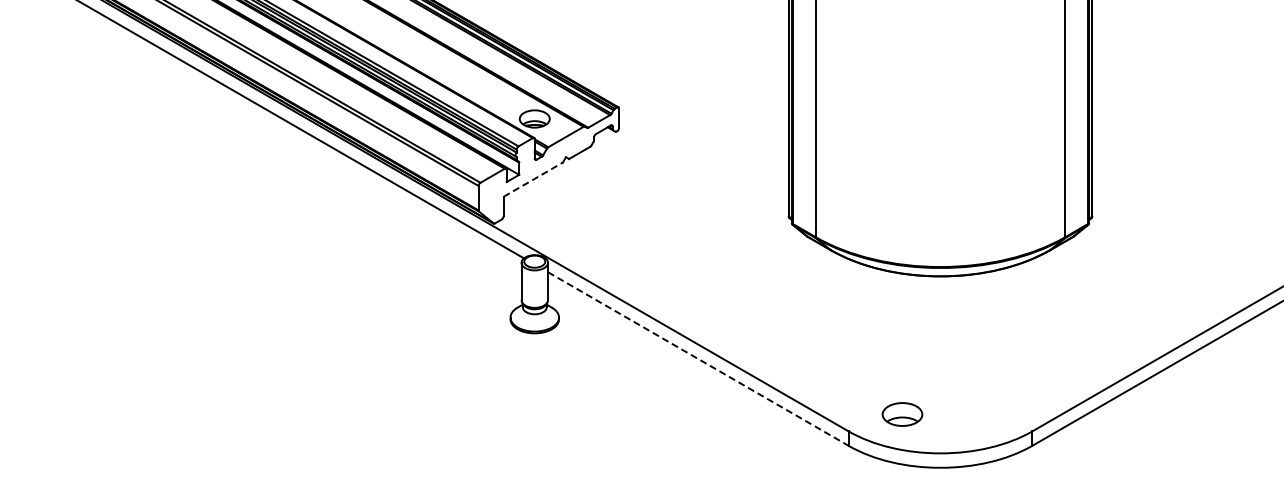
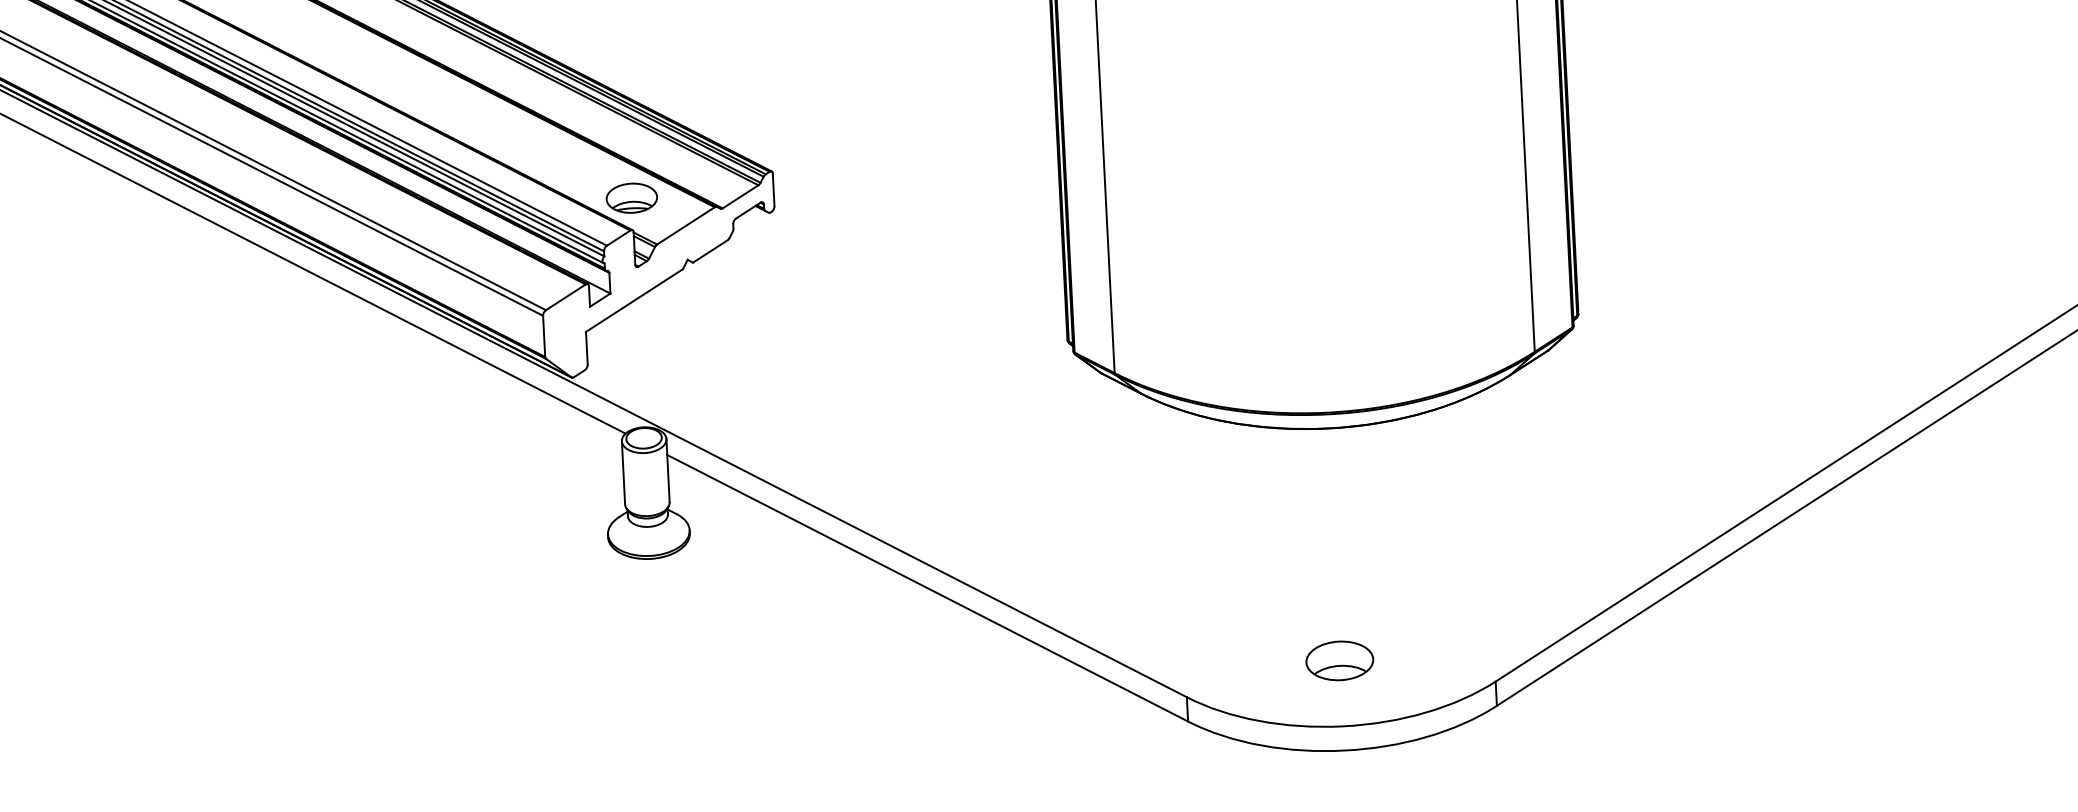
line: (533, 179) -> (634, 300), dashed -> solid
line: (698, 359) -> (927, 588), dashed -> solid
part: (902, 414) -> (1339, 660), moved

